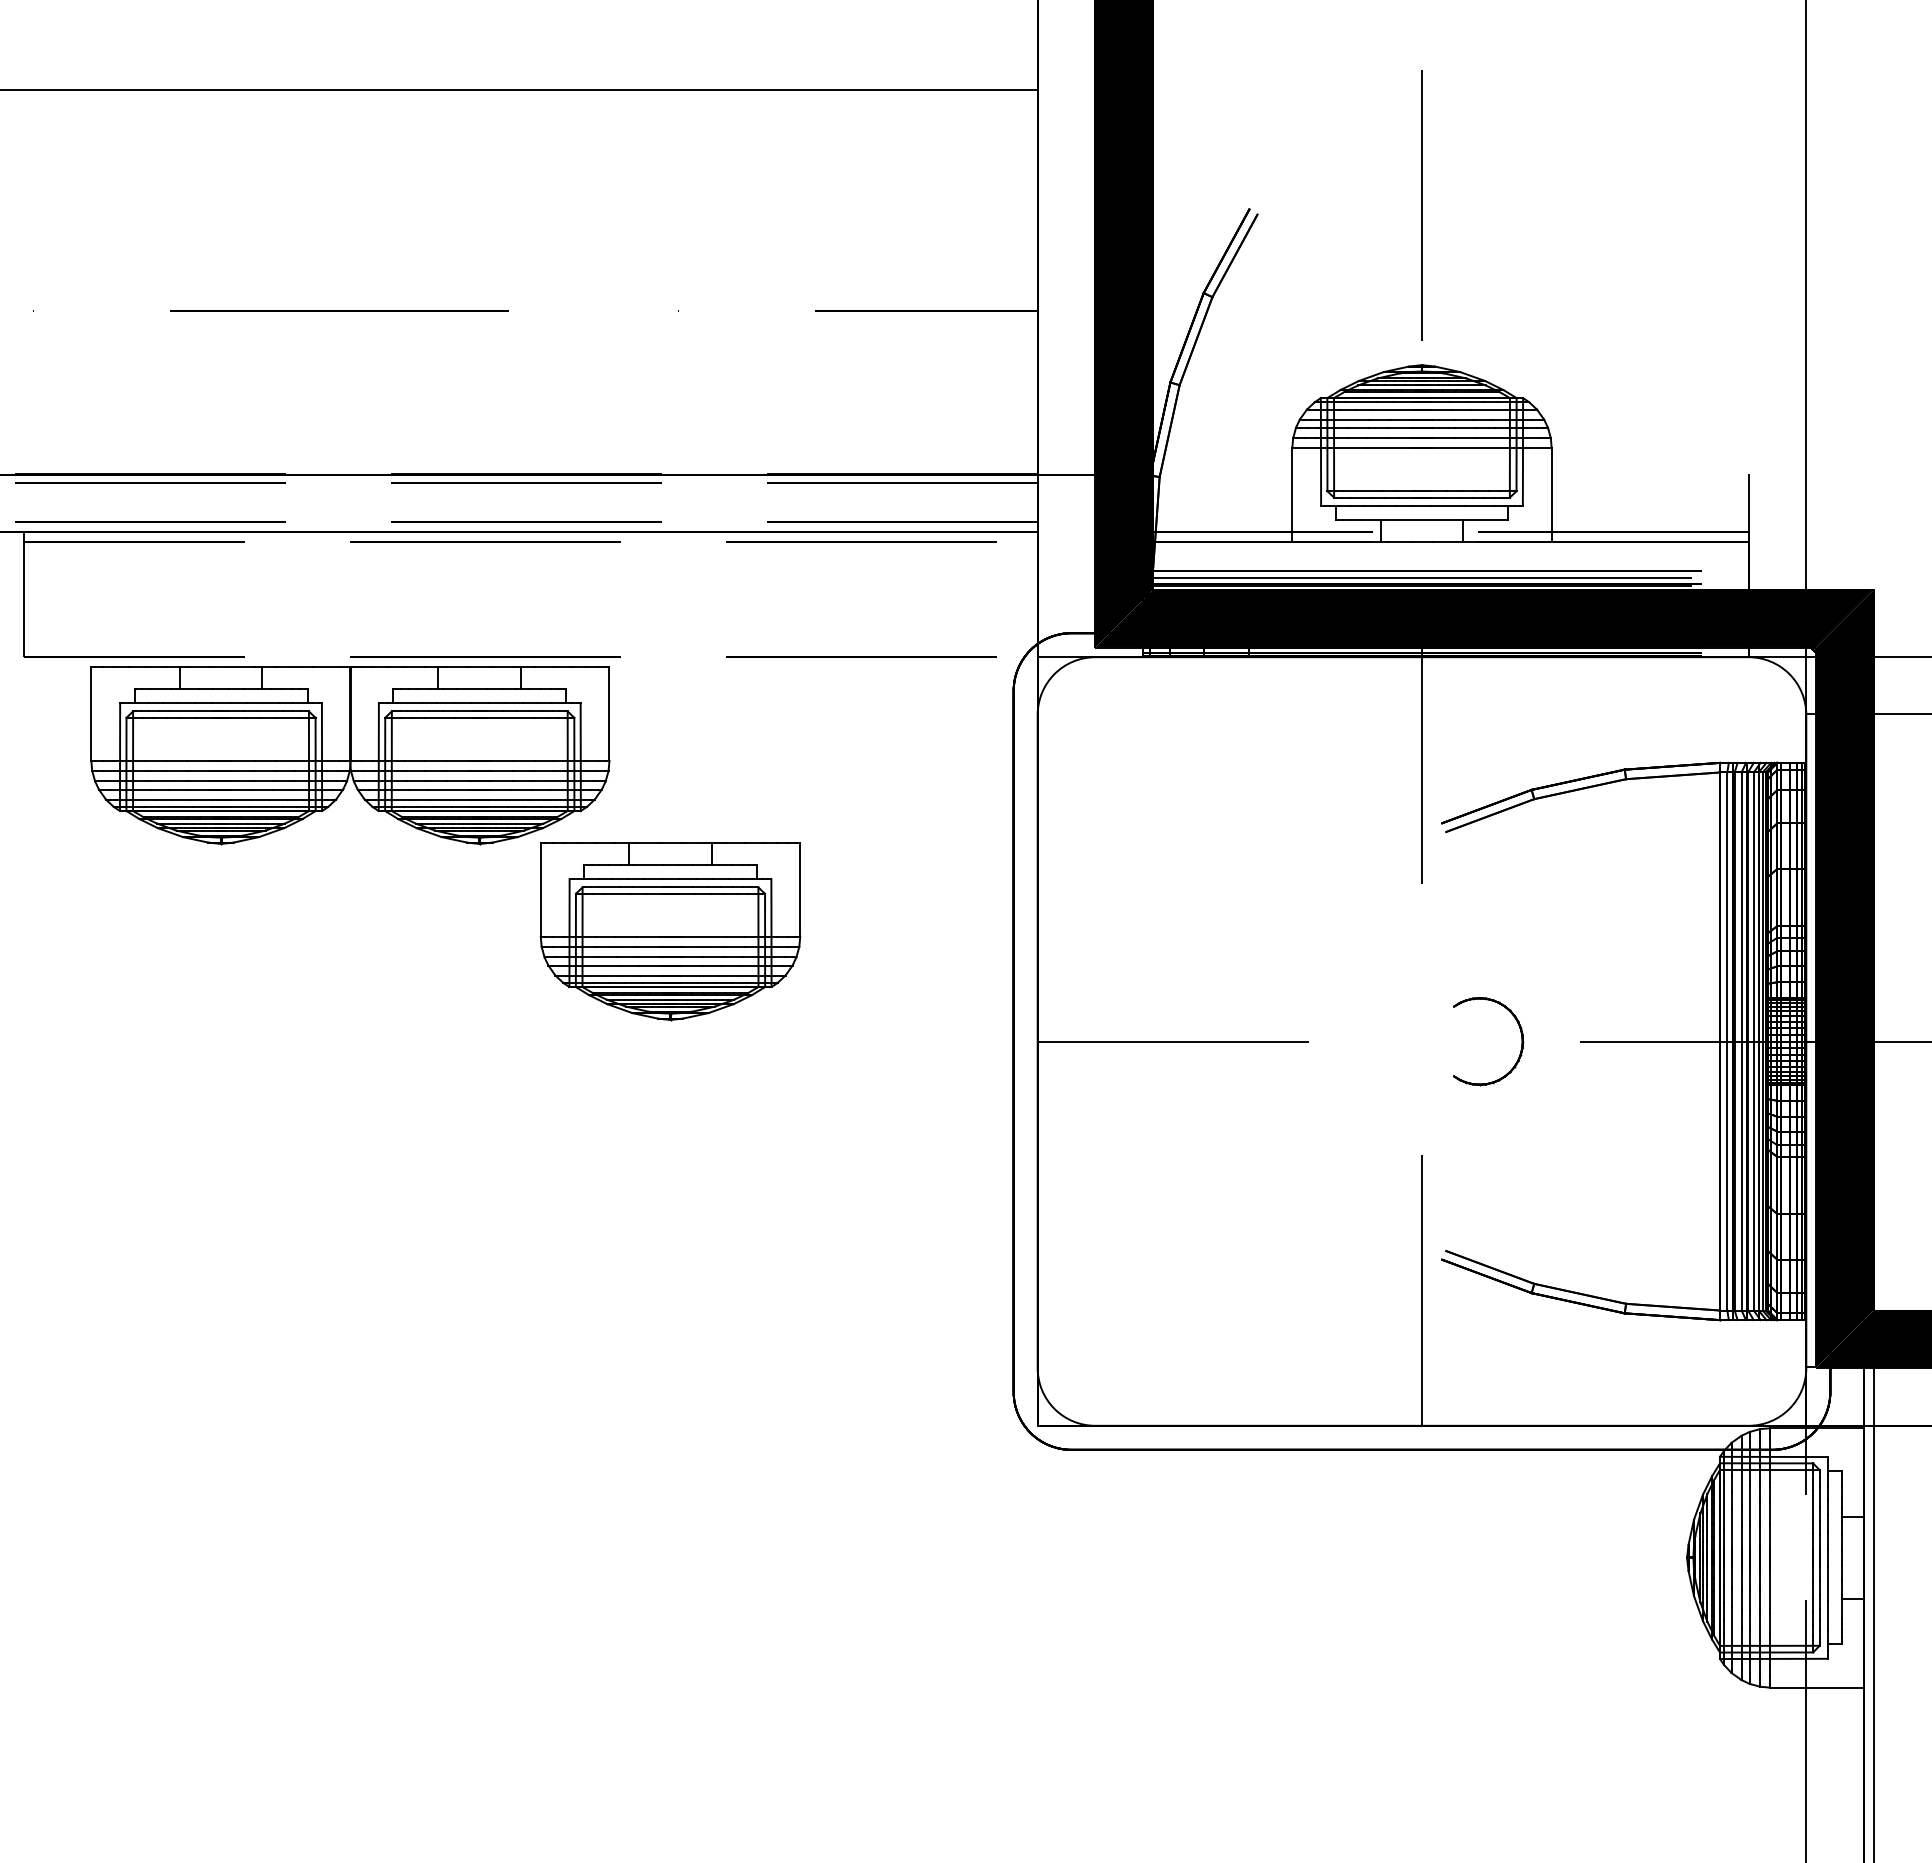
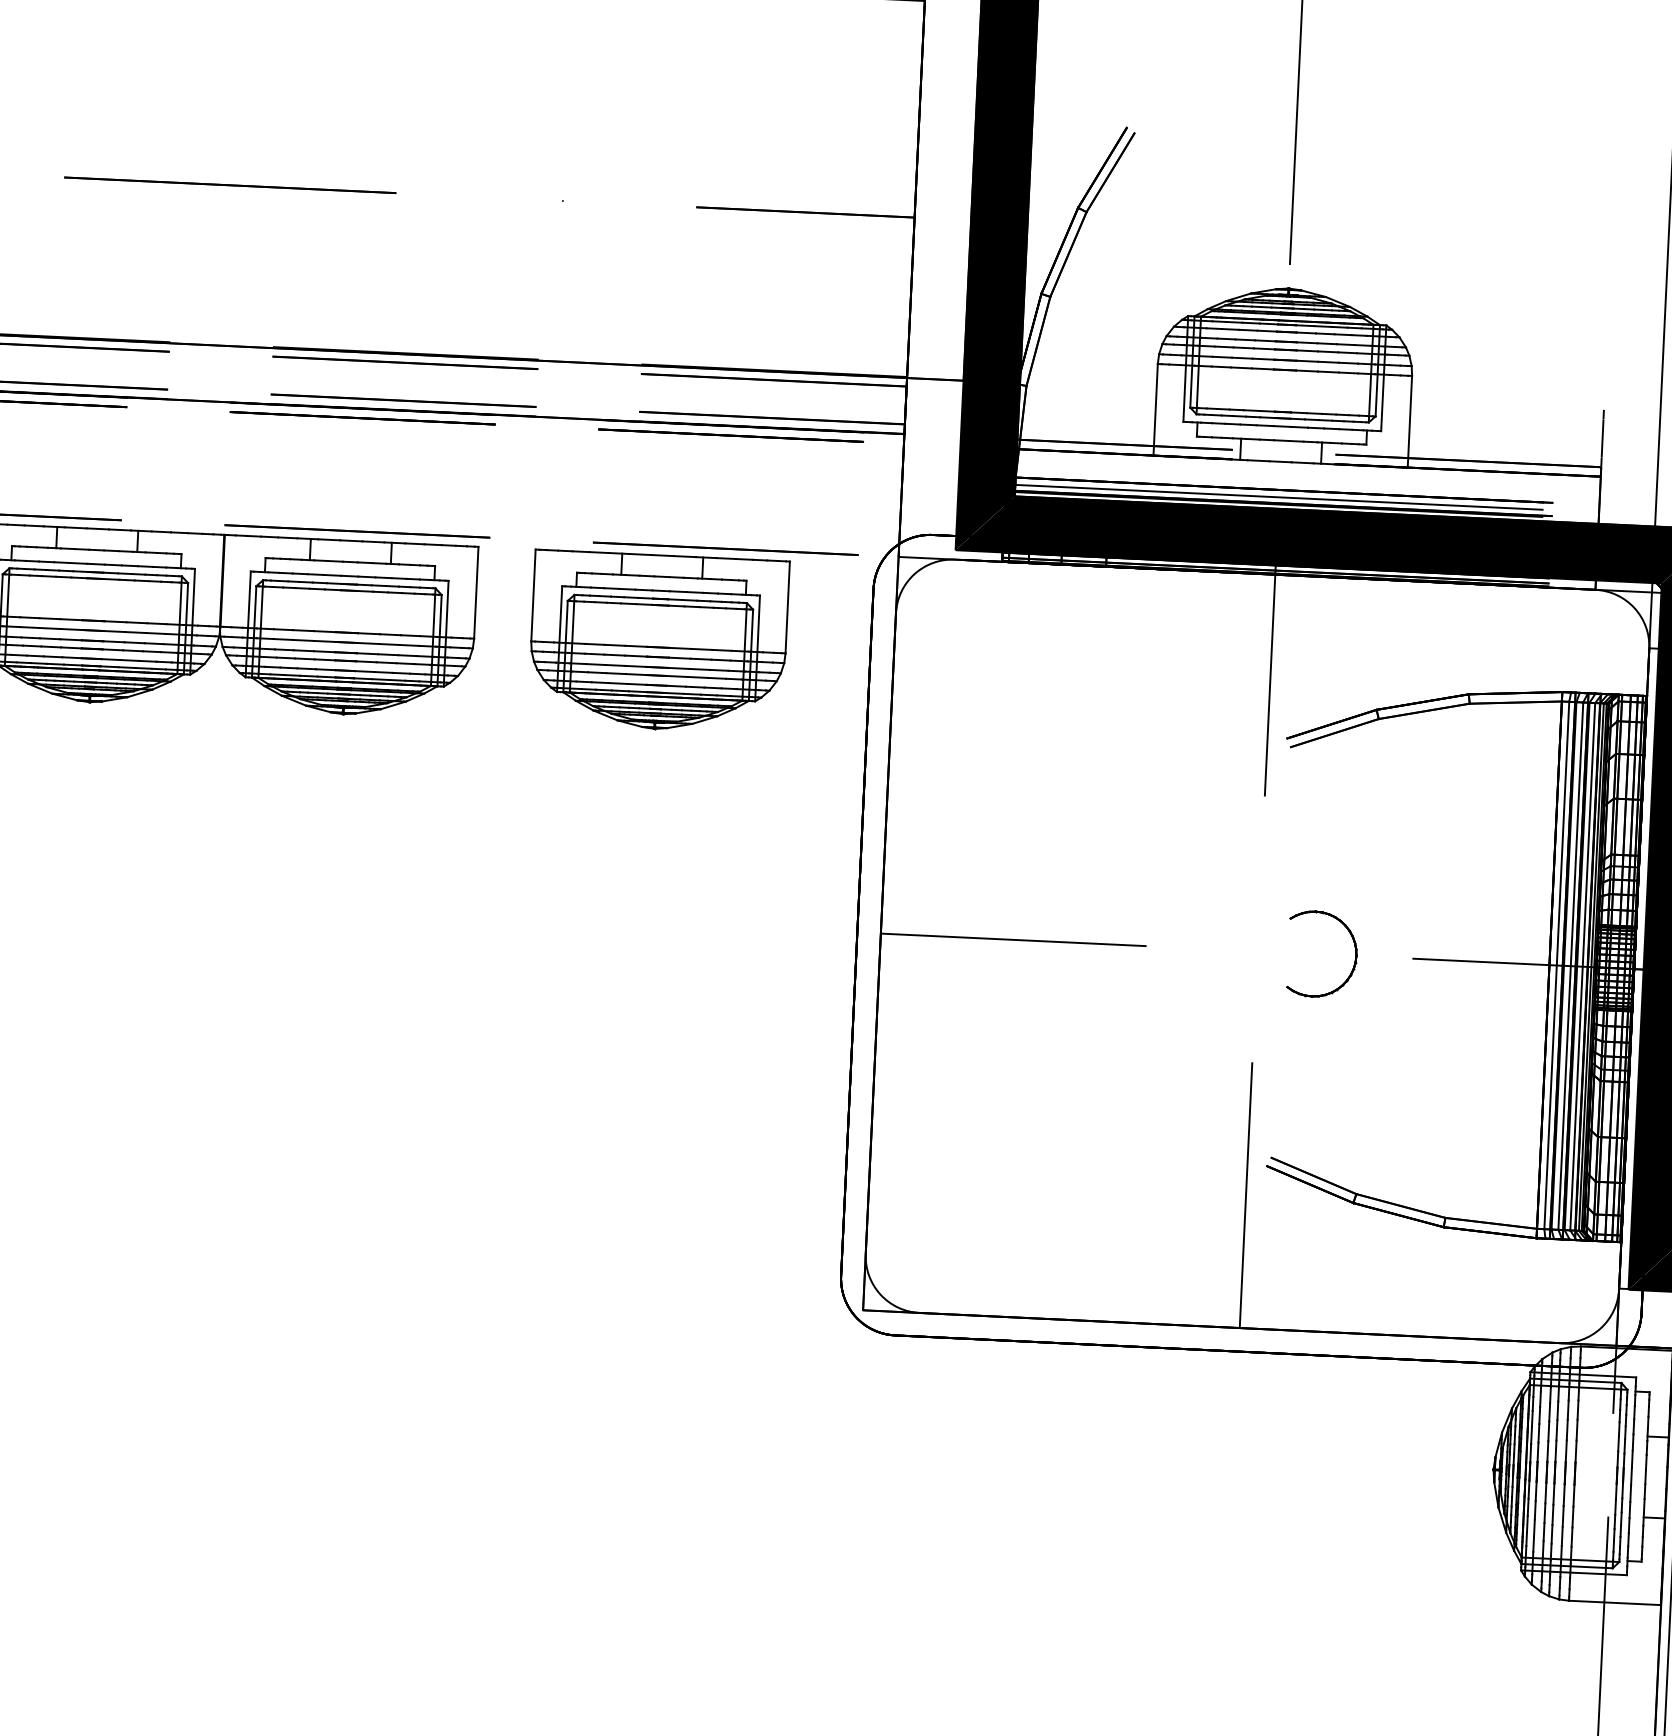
part: (670, 931) -> (658, 642), moved

